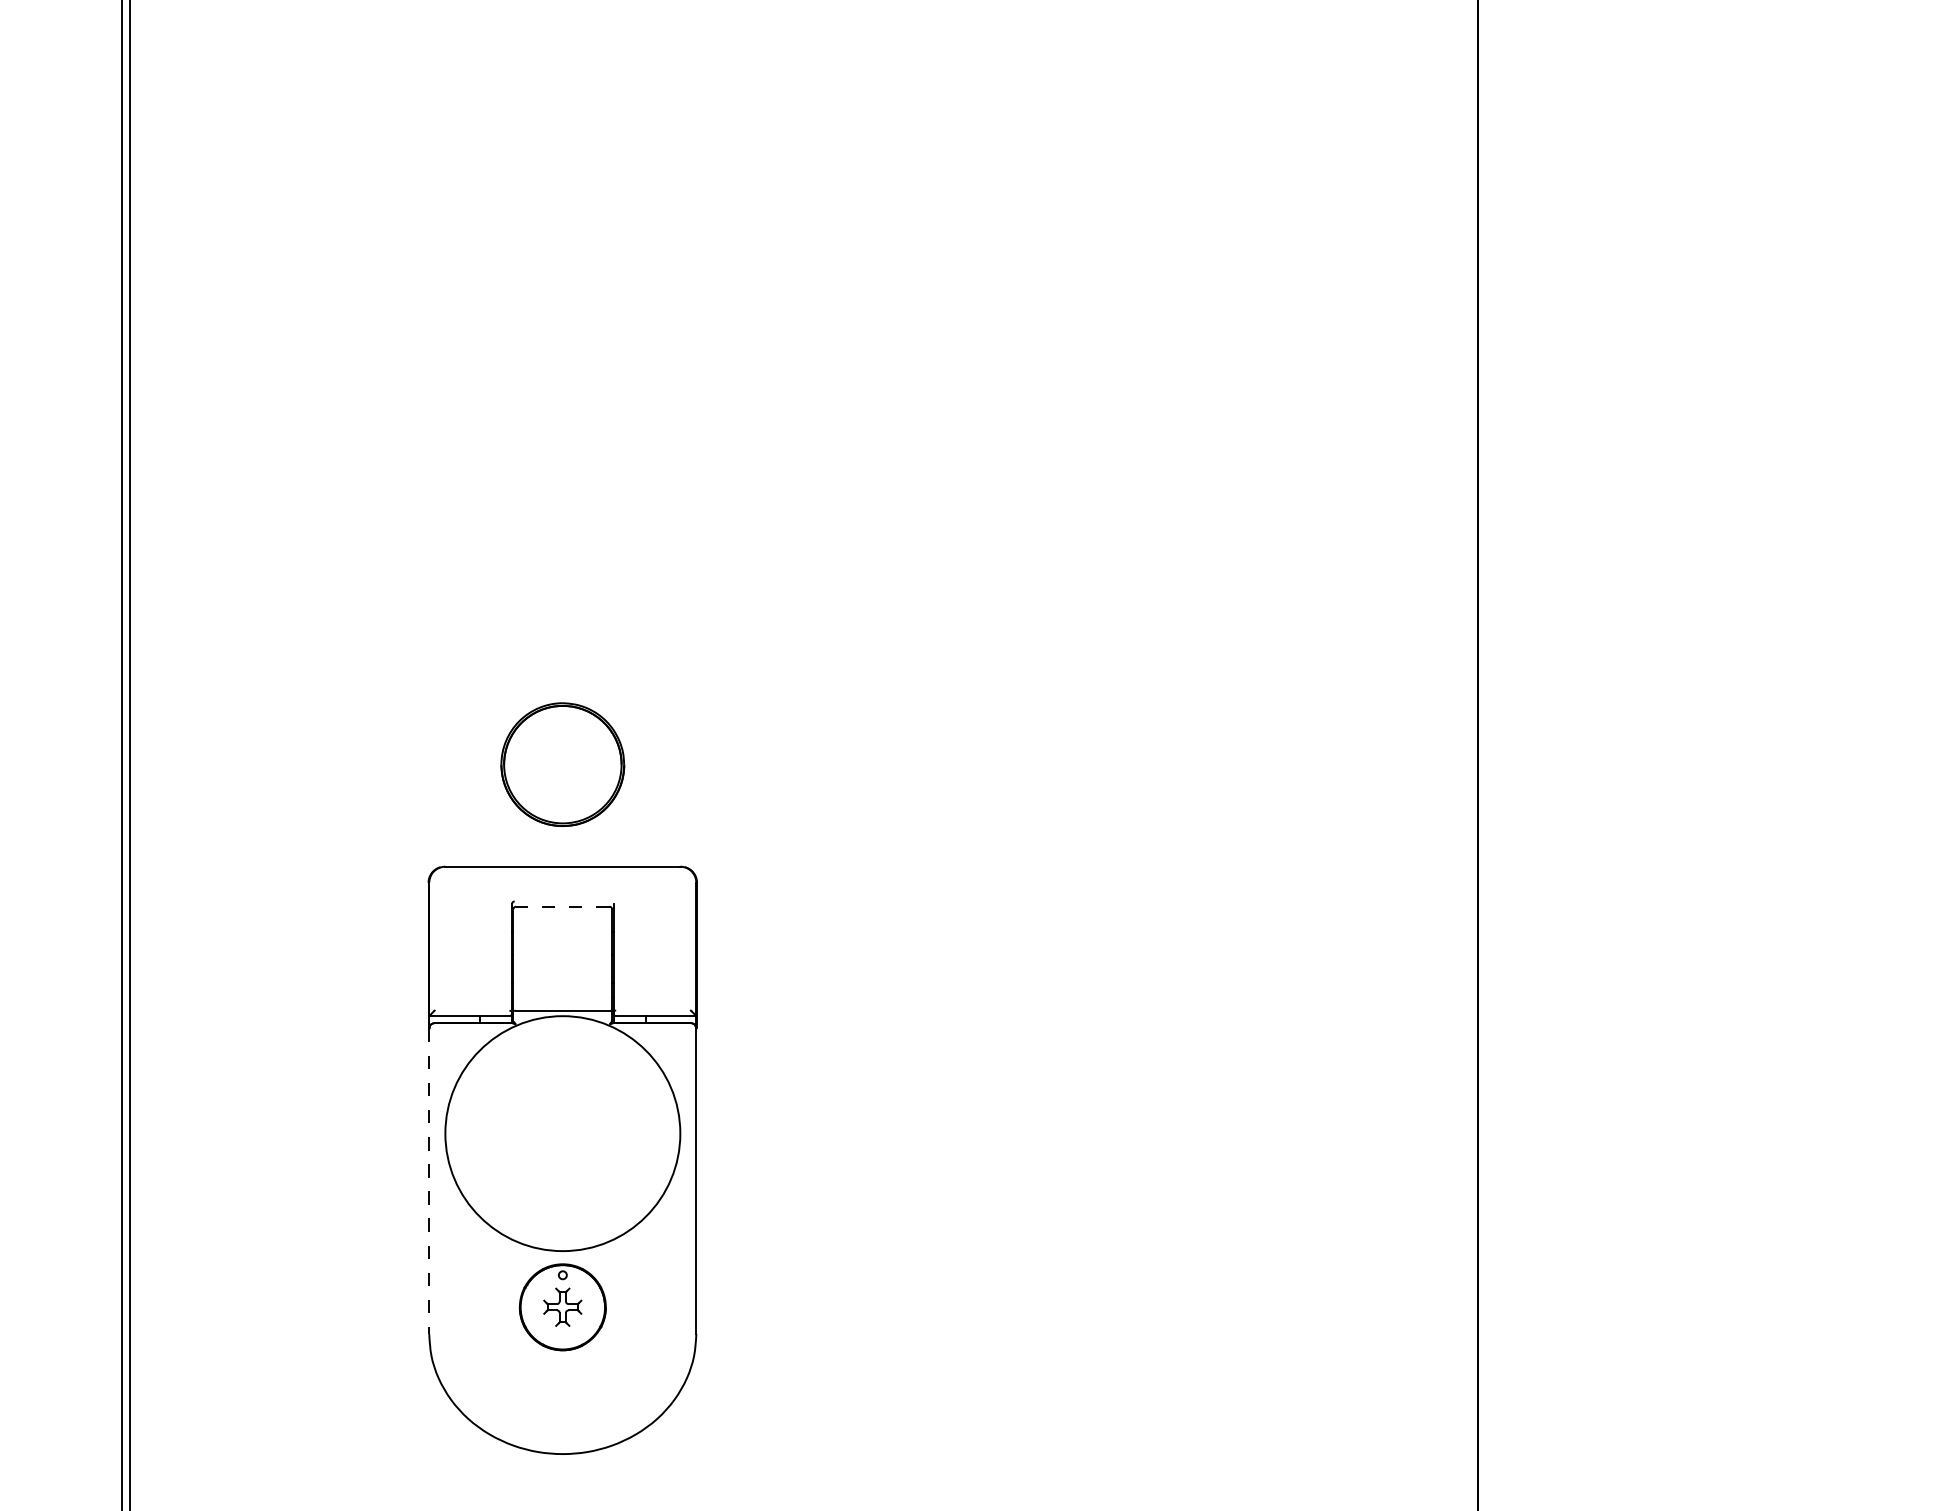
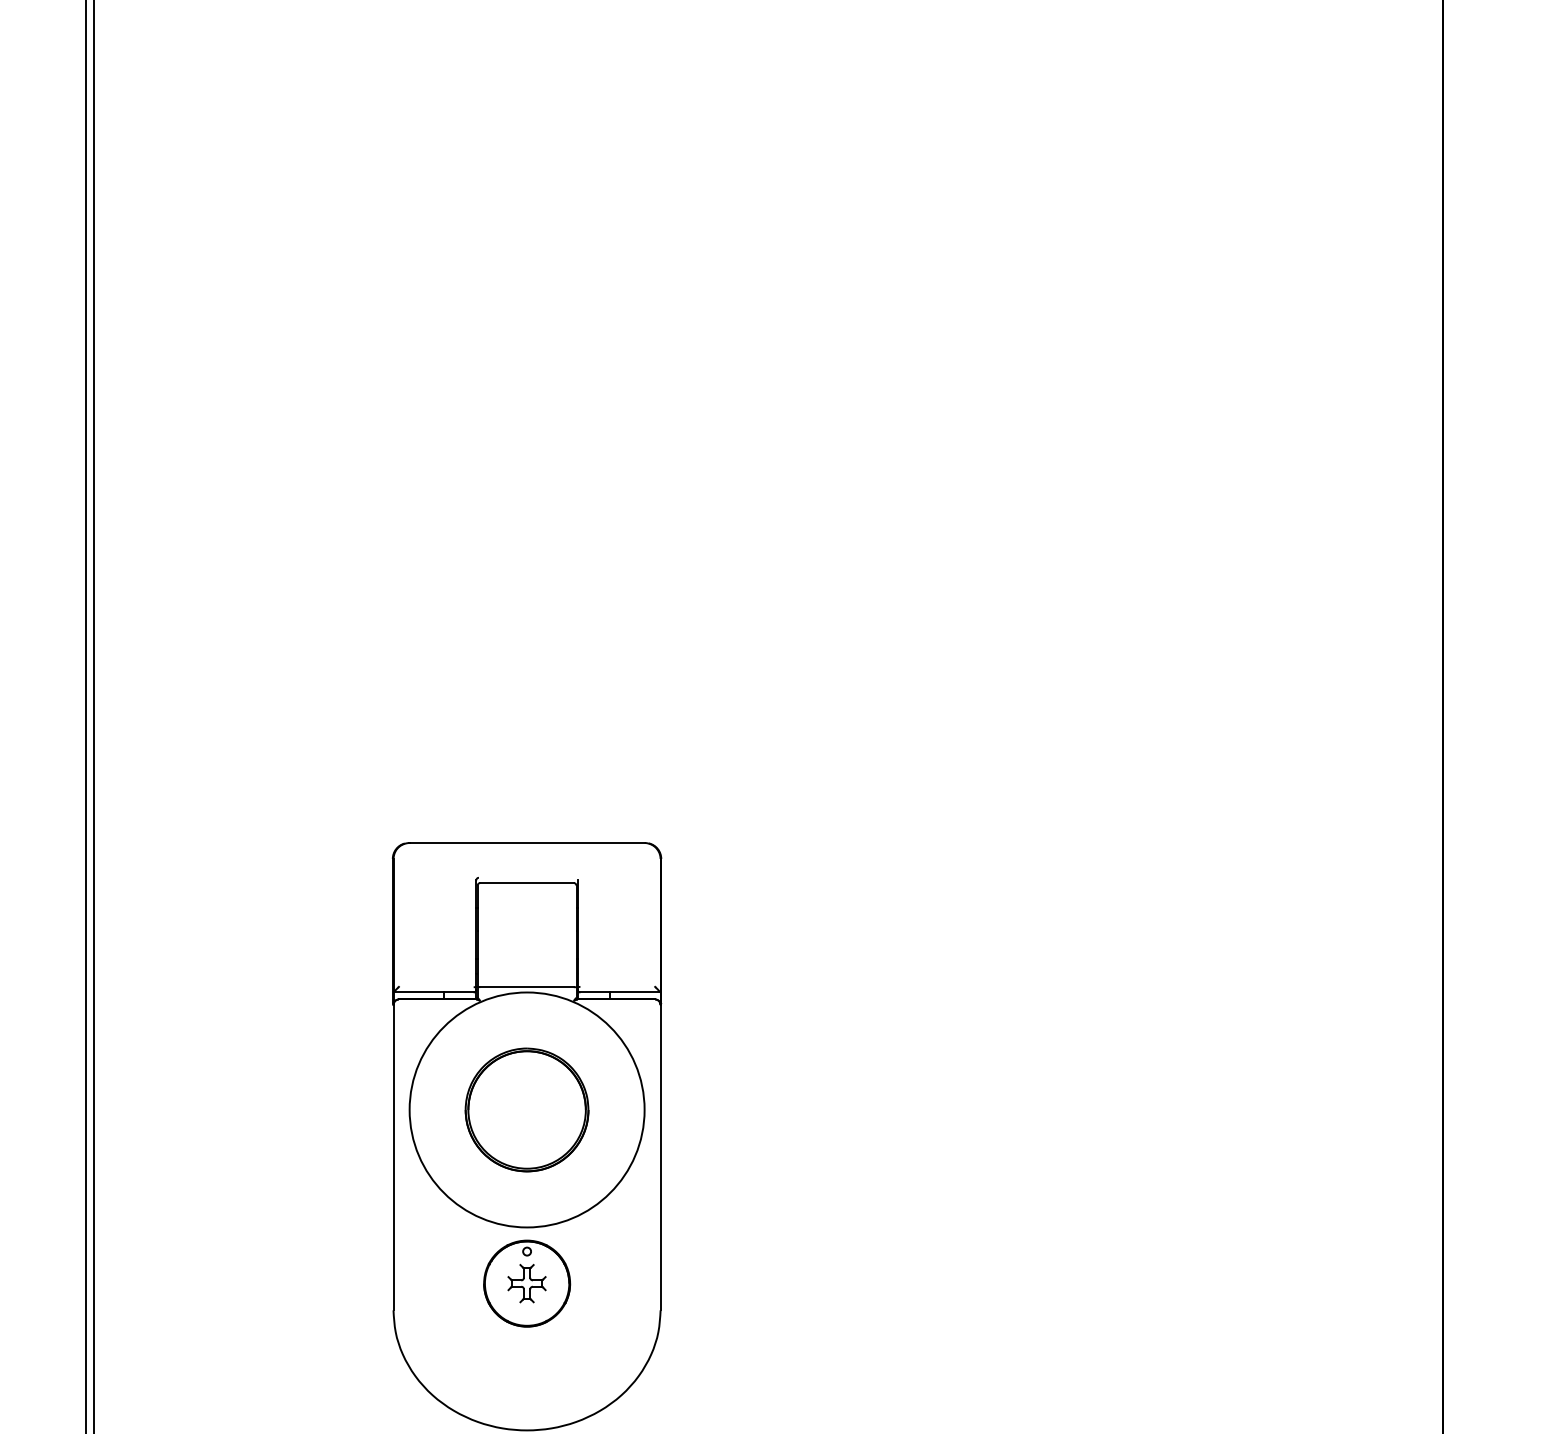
part: (562, 764) -> (526, 1109), moved
line: (562, 906) -> (526, 882), dashed -> solid
line: (429, 1181) -> (393, 1157), dashed -> solid

